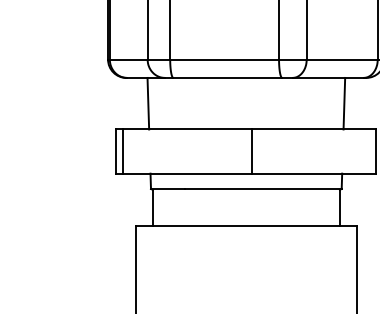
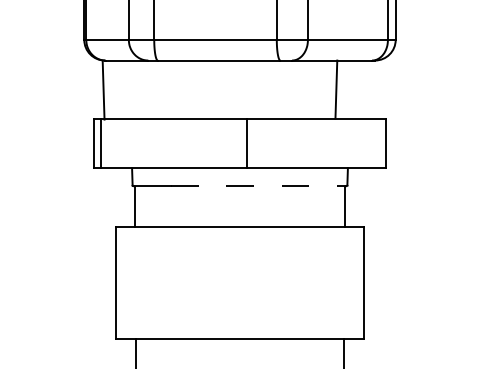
line: (148, 103) -> (103, 90), moved
line: (344, 103) -> (336, 89), moved
line: (263, 188) -> (259, 185), solid -> dashed

